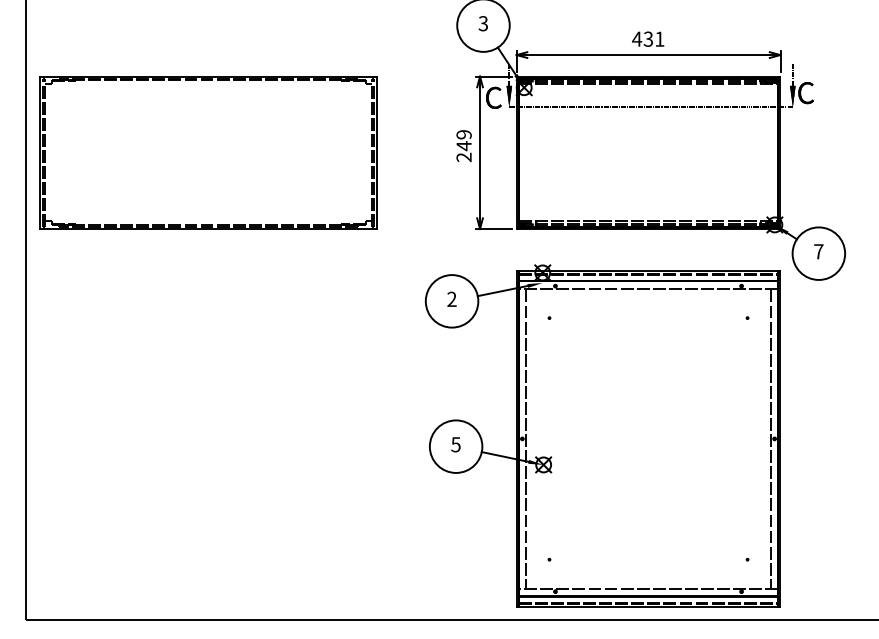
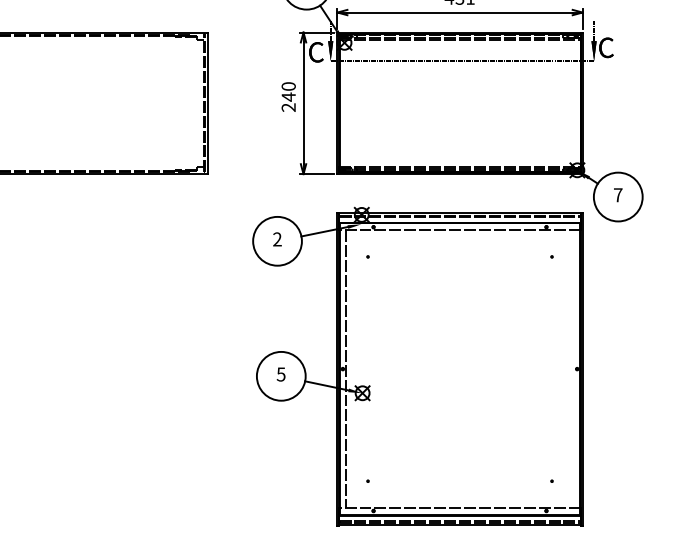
text: (463, 134) -> (288, 86), 249 -> 240
line: (771, 438) -> (574, 368), removed

